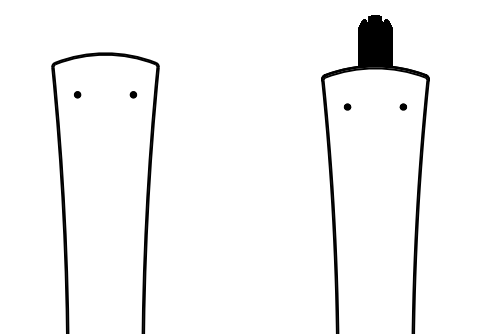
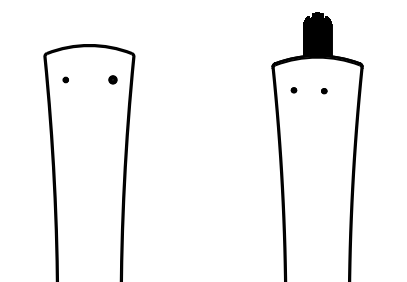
part: (133, 94) -> (113, 79), size x1.6
part: (402, 106) -> (323, 90), moved

